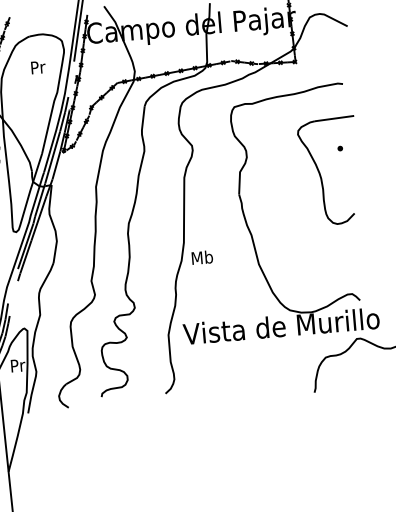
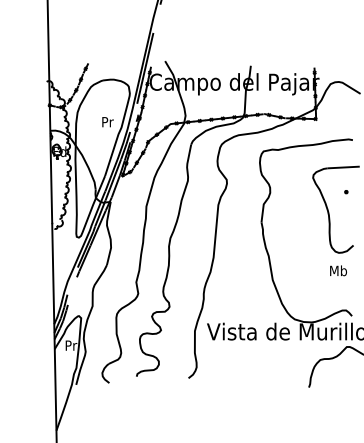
text: (37, 67) -> (107, 122), moved
text: (202, 257) -> (338, 270), moved

